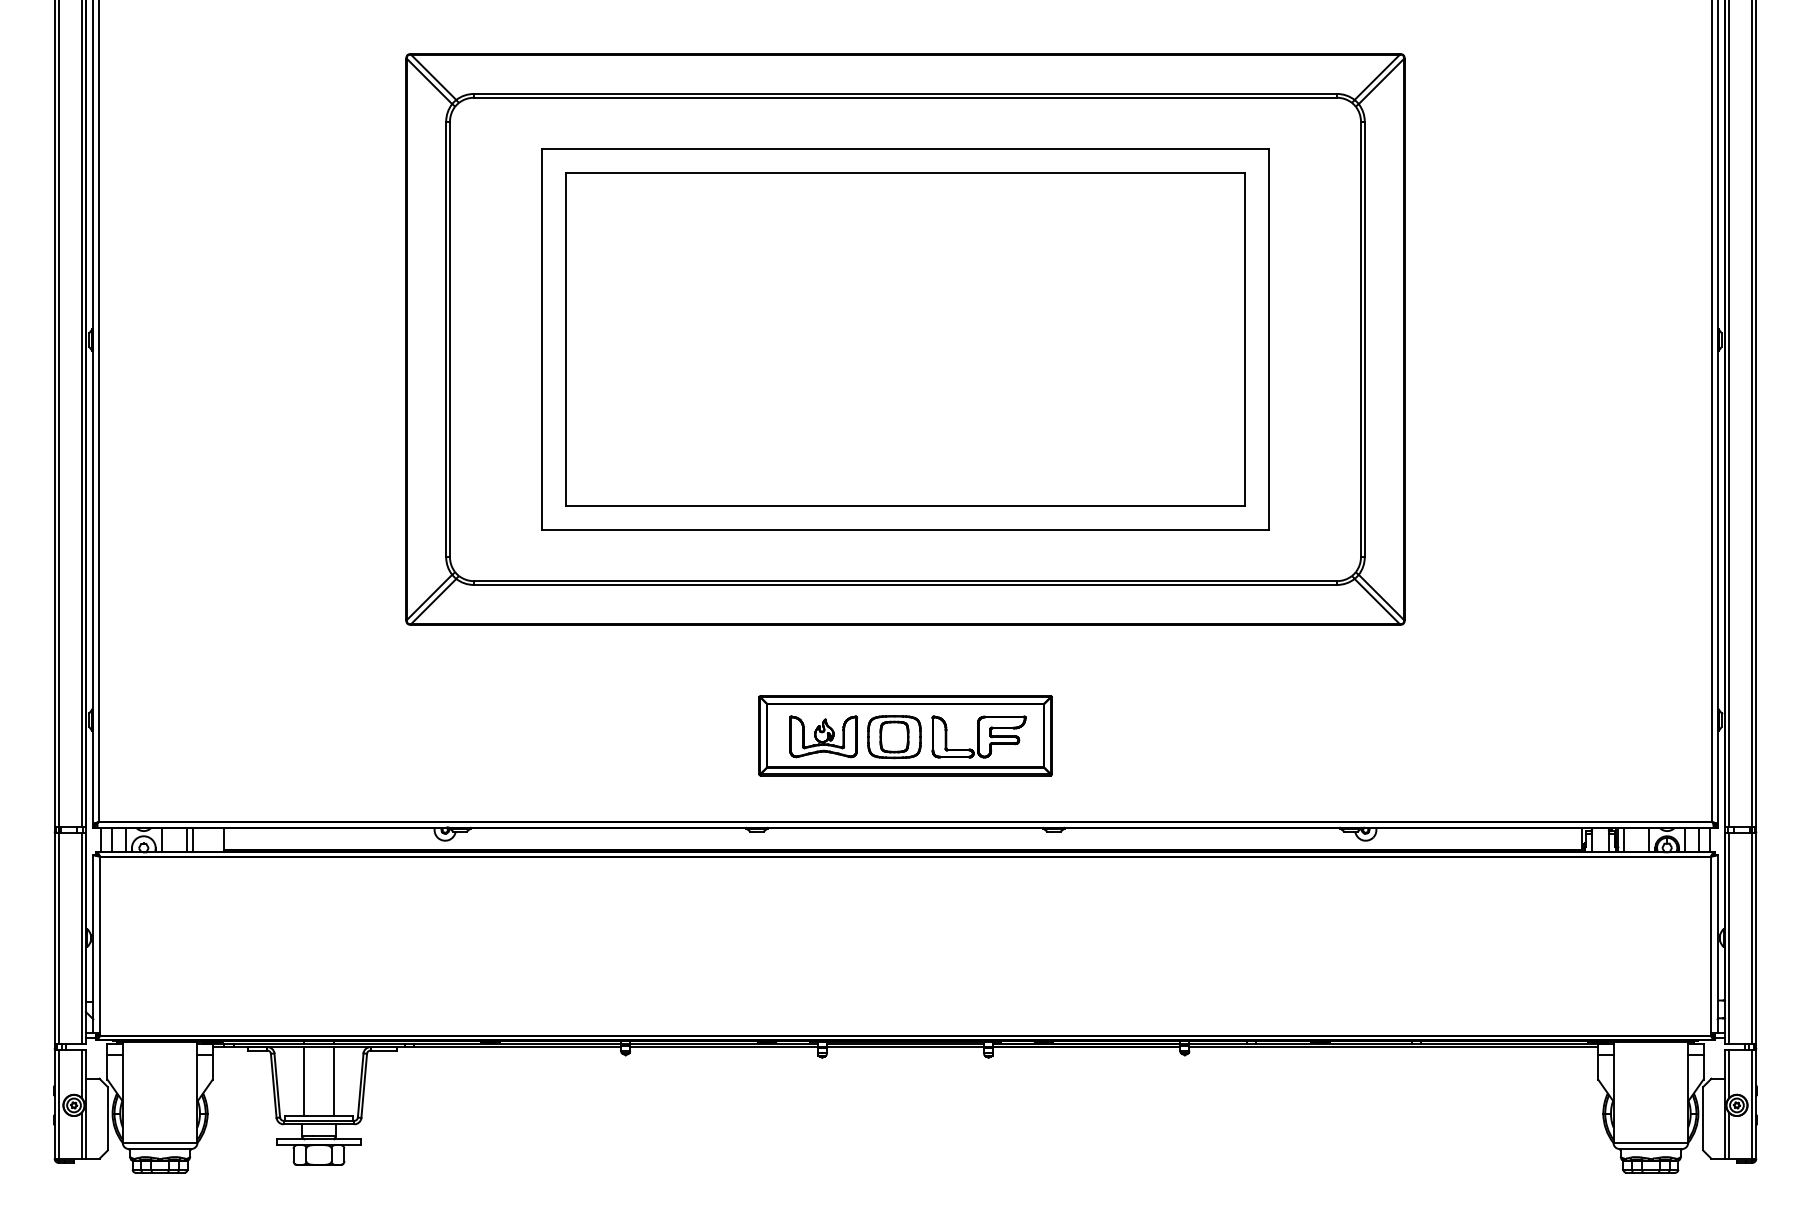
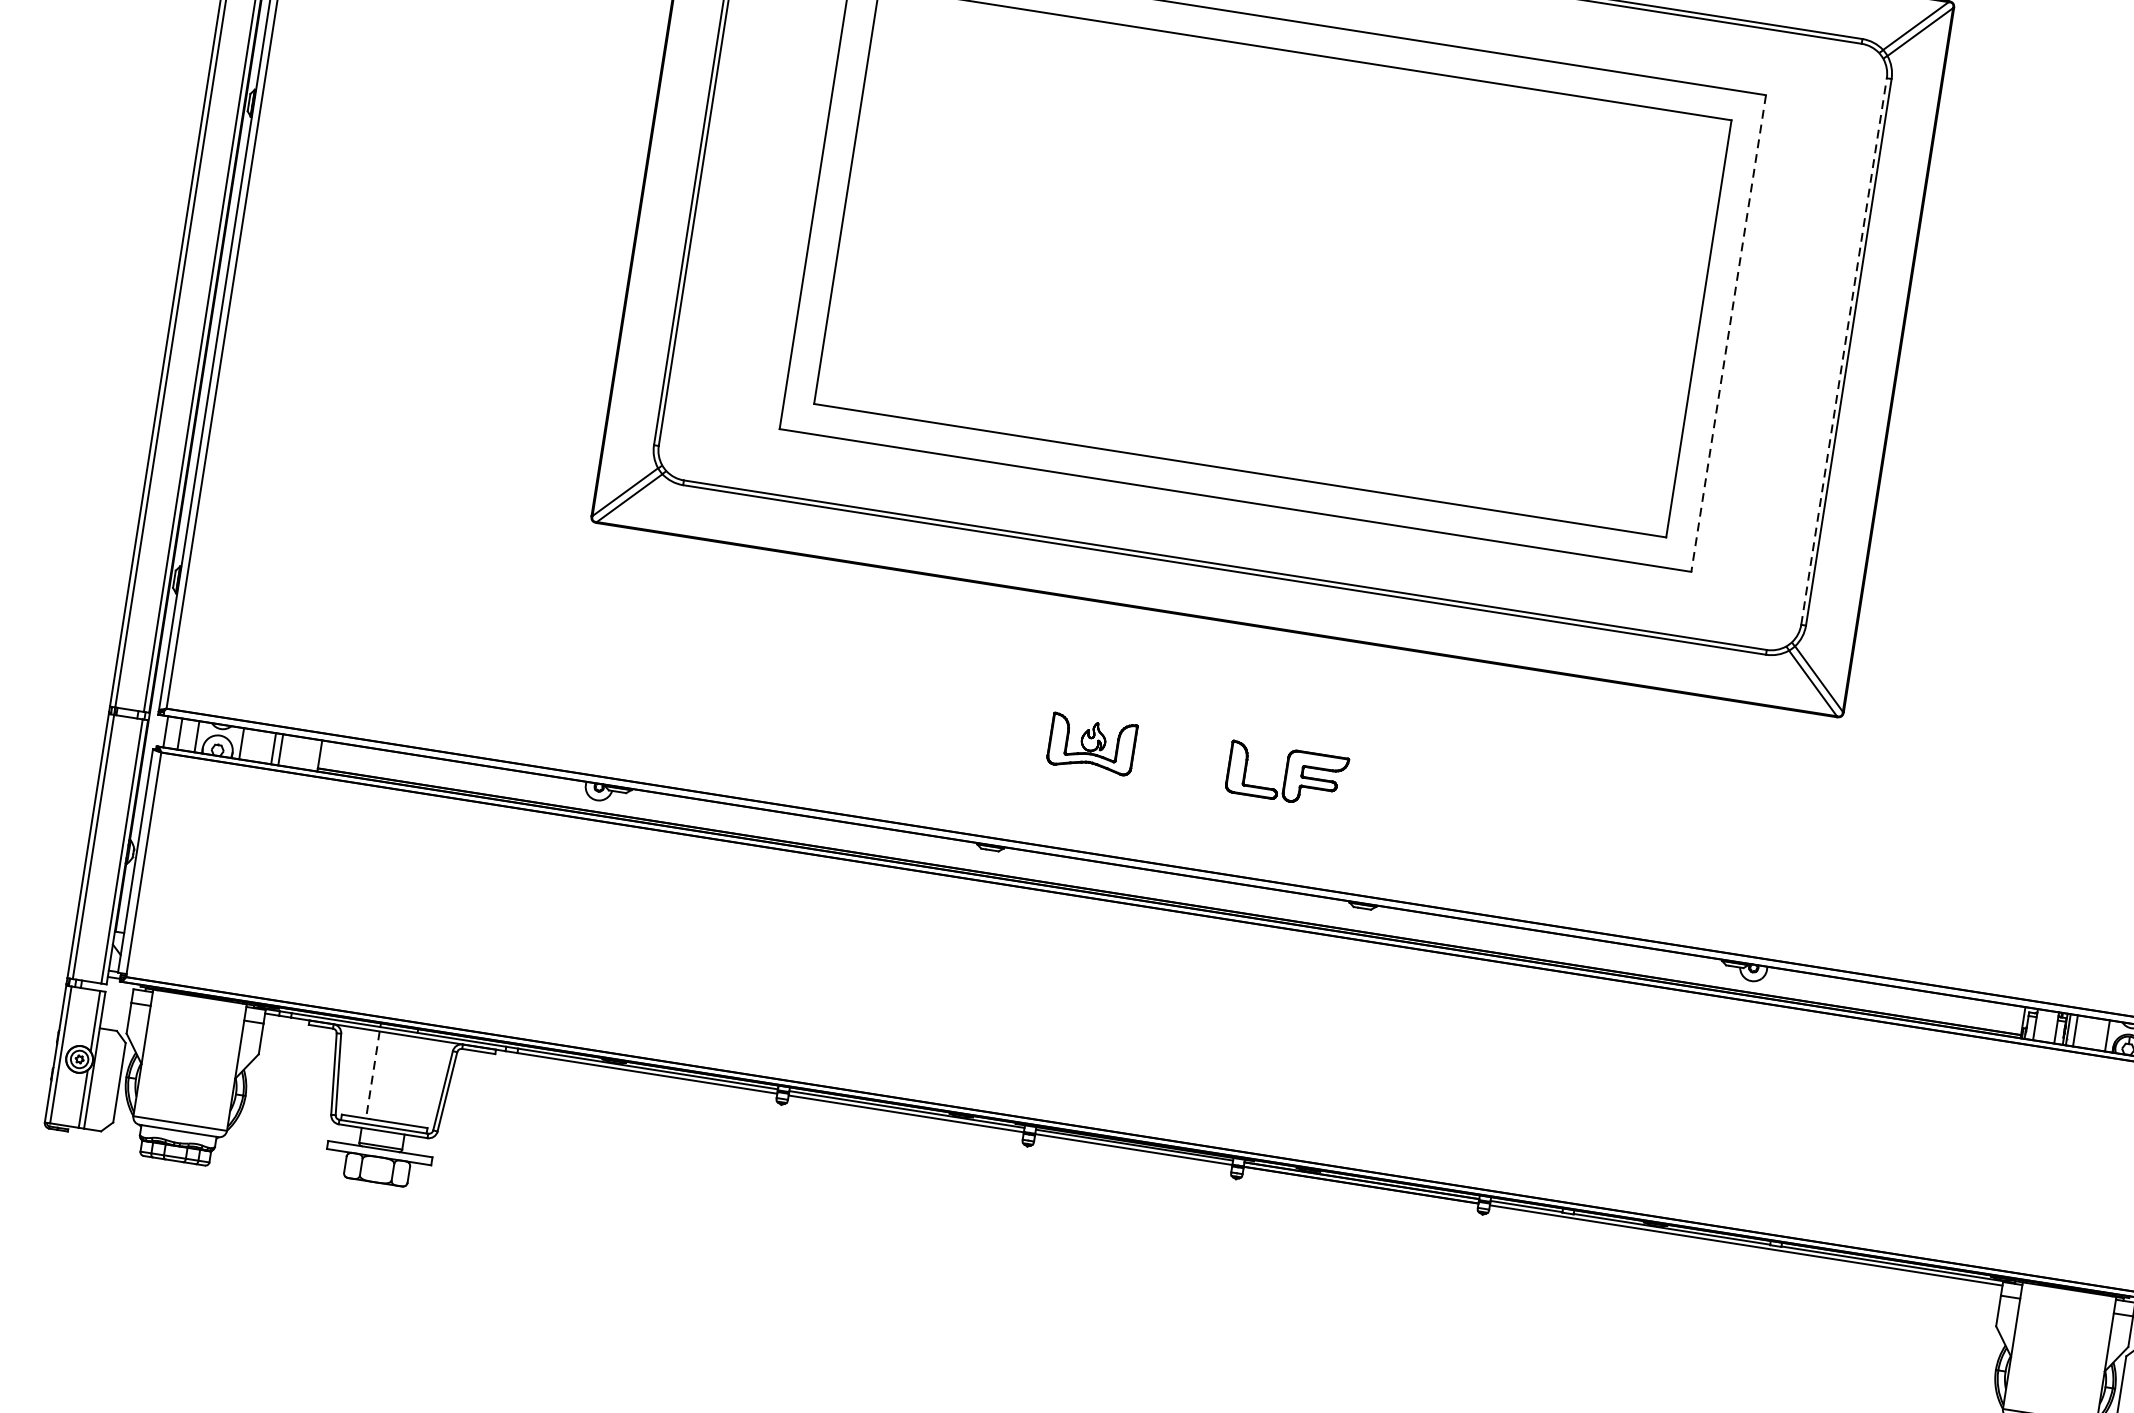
line: (1268, 339) -> (1728, 333), solid -> dashed
line: (1360, 339) -> (1843, 351), solid -> dashed
part: (905, 735) -> (1195, 758), removed
line: (304, 1081) -> (373, 1074), solid -> dashed
line: (333, 1081) -> (409, 1080), removed

